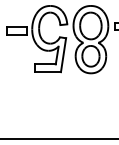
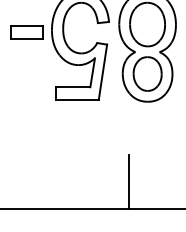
line: (79, 122) -> (128, 181), added

